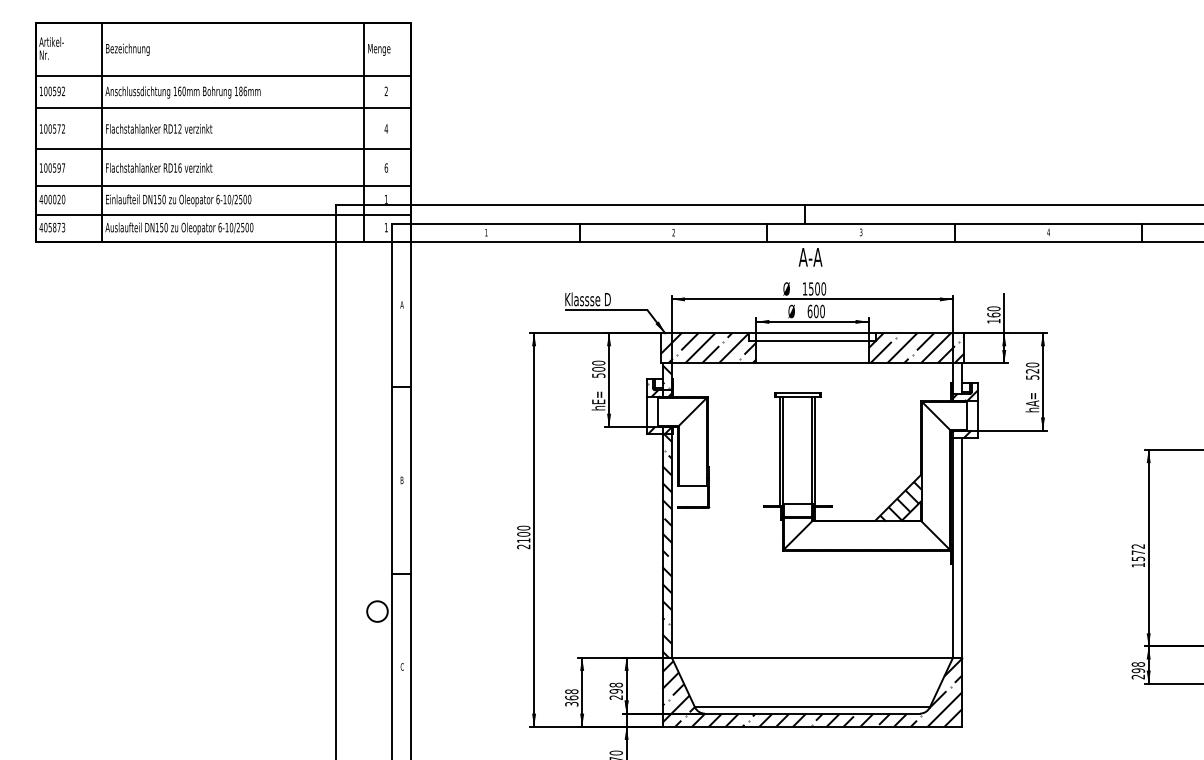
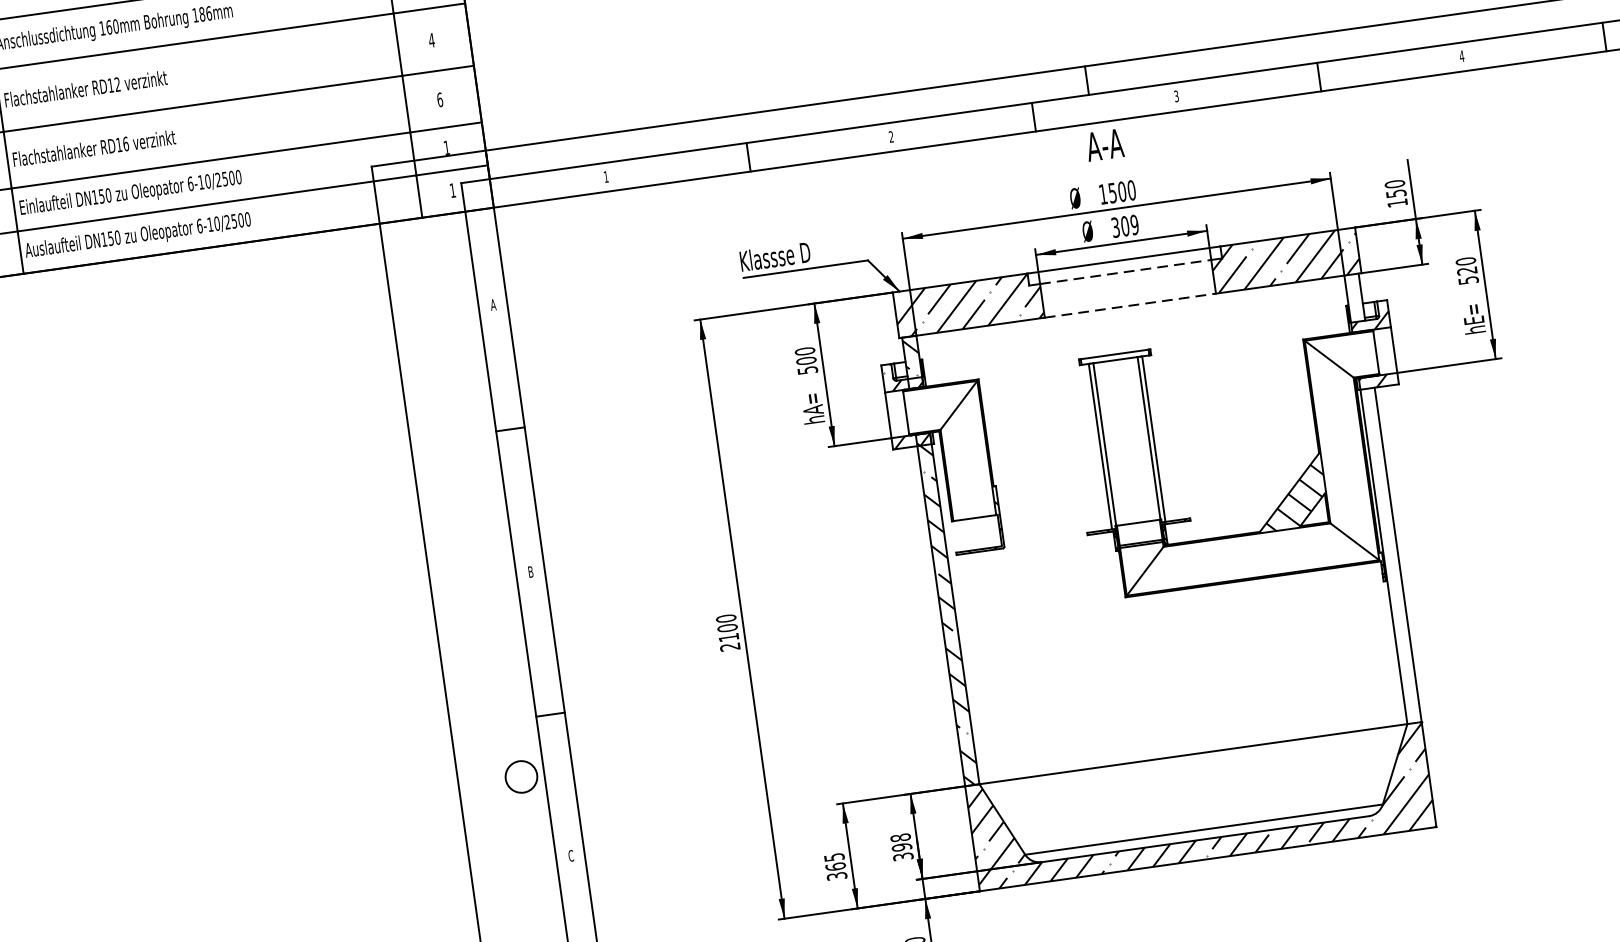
text: (815, 311) -> (1123, 226), 600 -> 309
text: (993, 314) -> (1395, 192), 160 -> 150
line: (812, 340) -> (1125, 271), solid -> dashed
line: (812, 363) -> (1130, 306), solid -> dashed
text: (598, 397) -> (812, 403), hE= -> hA=
text: (1032, 399) -> (1473, 313), hA= -> hE=
text: (571, 691) -> (833, 857), 368 -> 365
text: (616, 697) -> (903, 856), 298 -> 398

